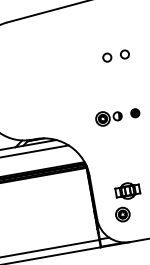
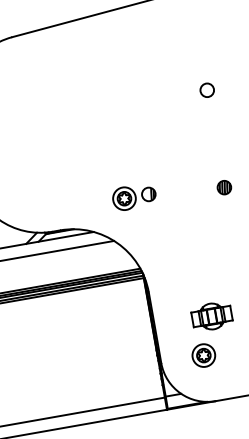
circle: (107, 57) -> (178, 95), removed
part: (108, 118) -> (133, 197), moved

